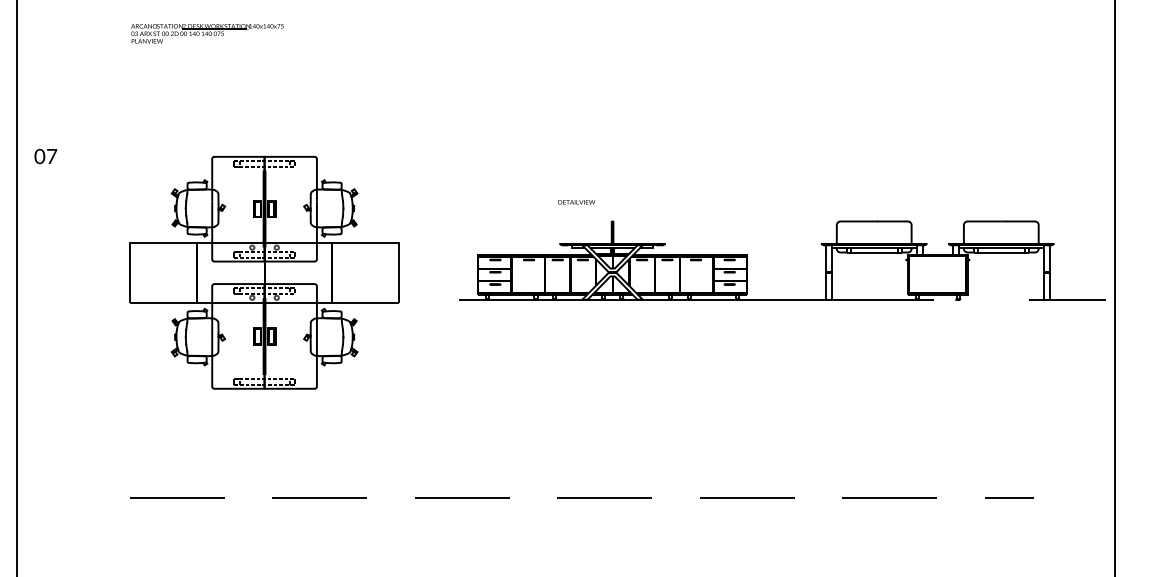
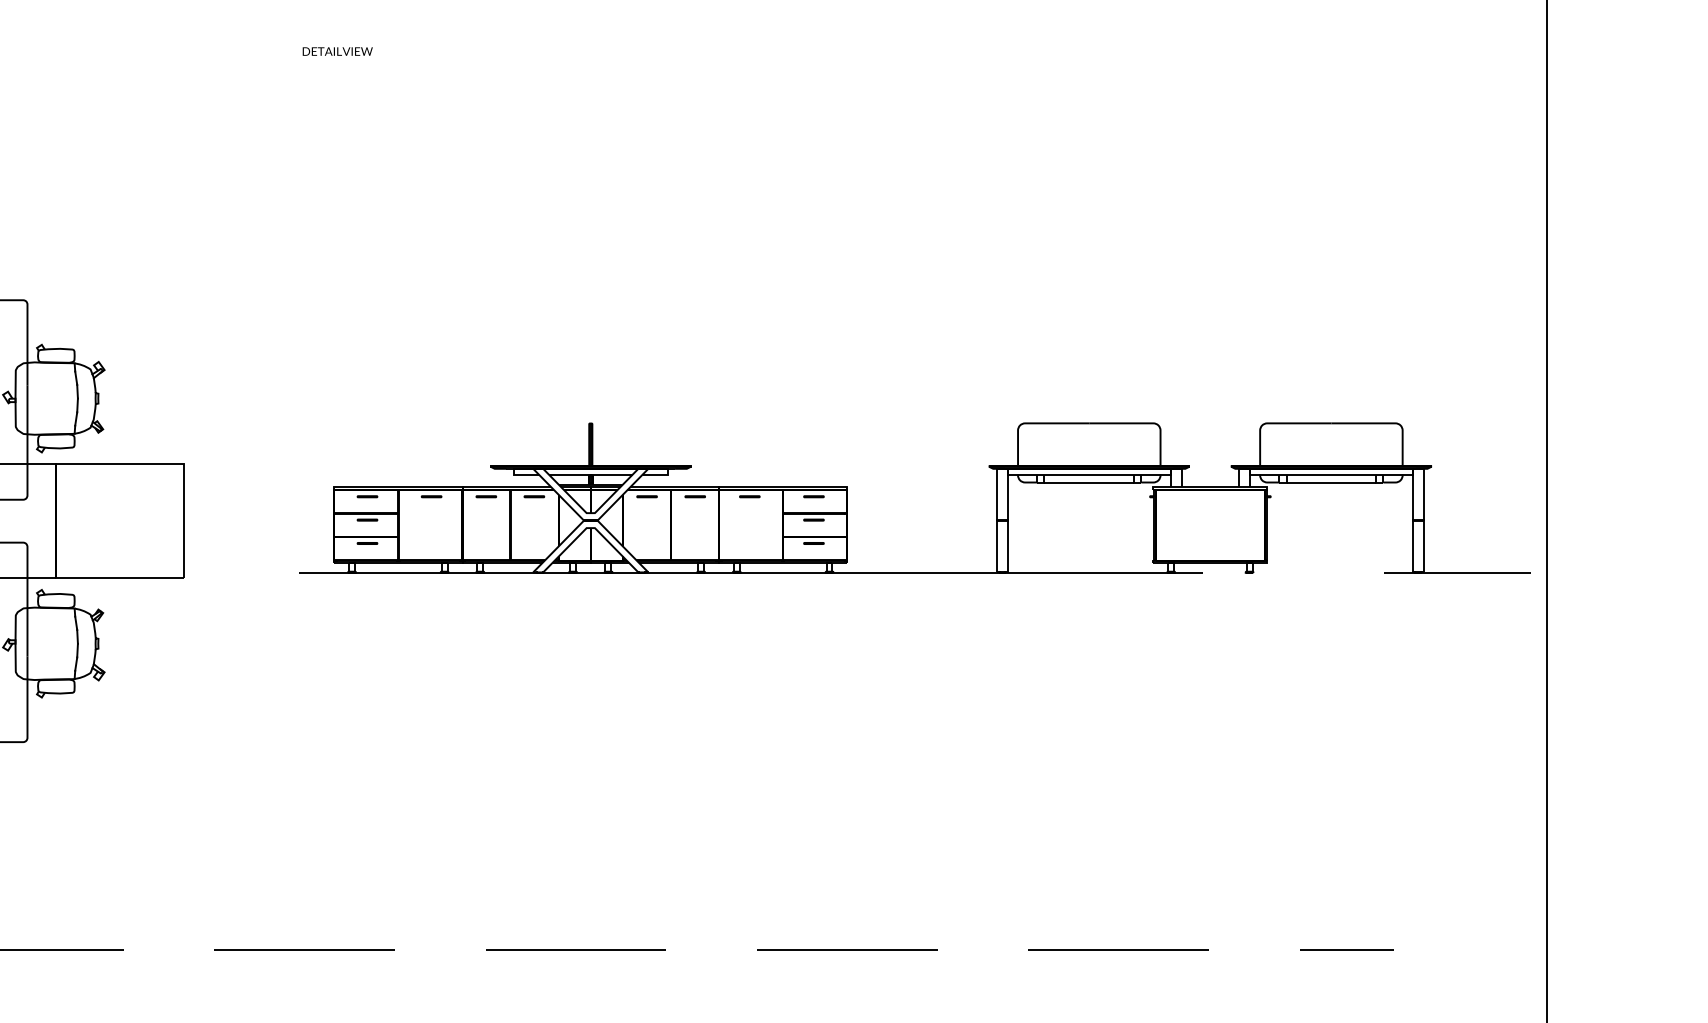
text: (576, 202) -> (337, 51), moved

